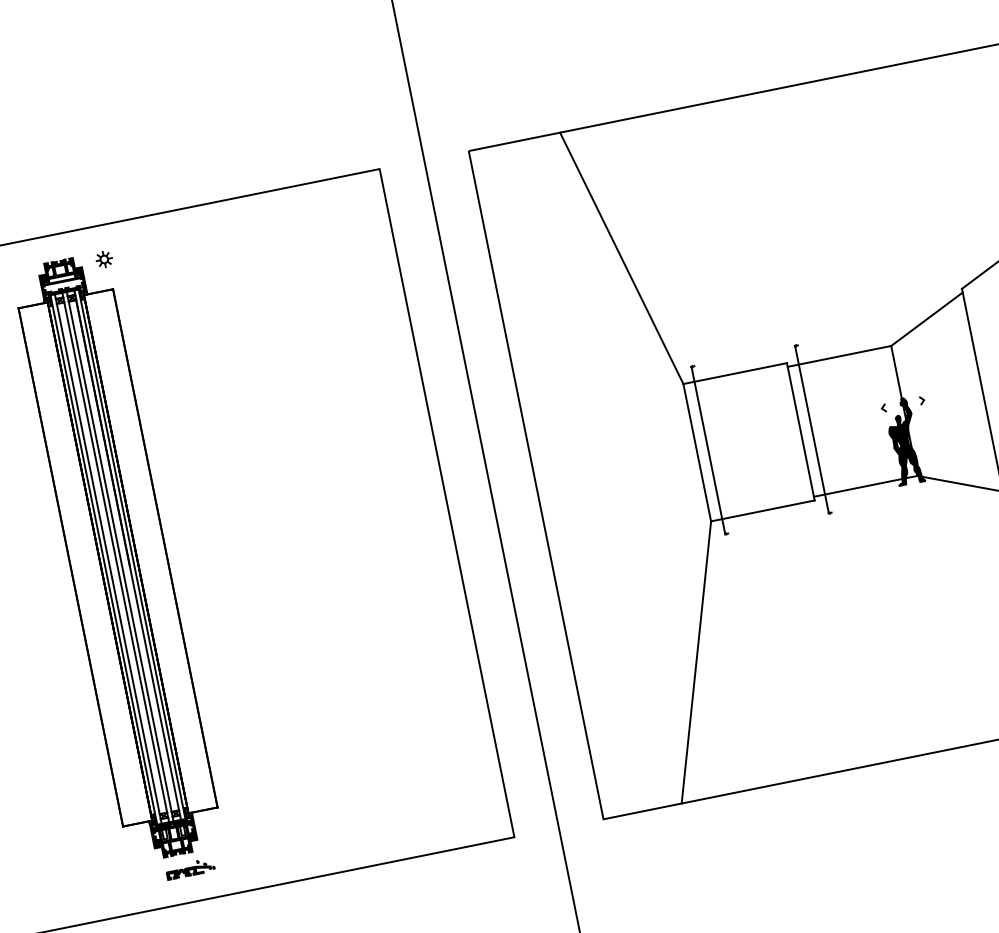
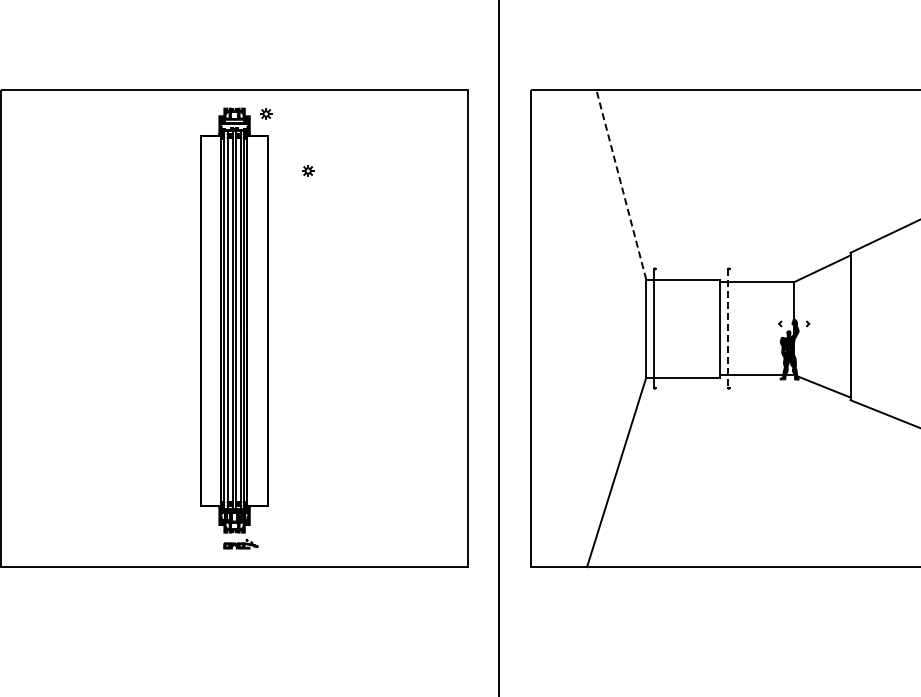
line: (621, 257) -> (621, 184), solid -> dashed
part: (179, 326) -> (308, 170), added
line: (812, 429) -> (728, 328), solid -> dashed

